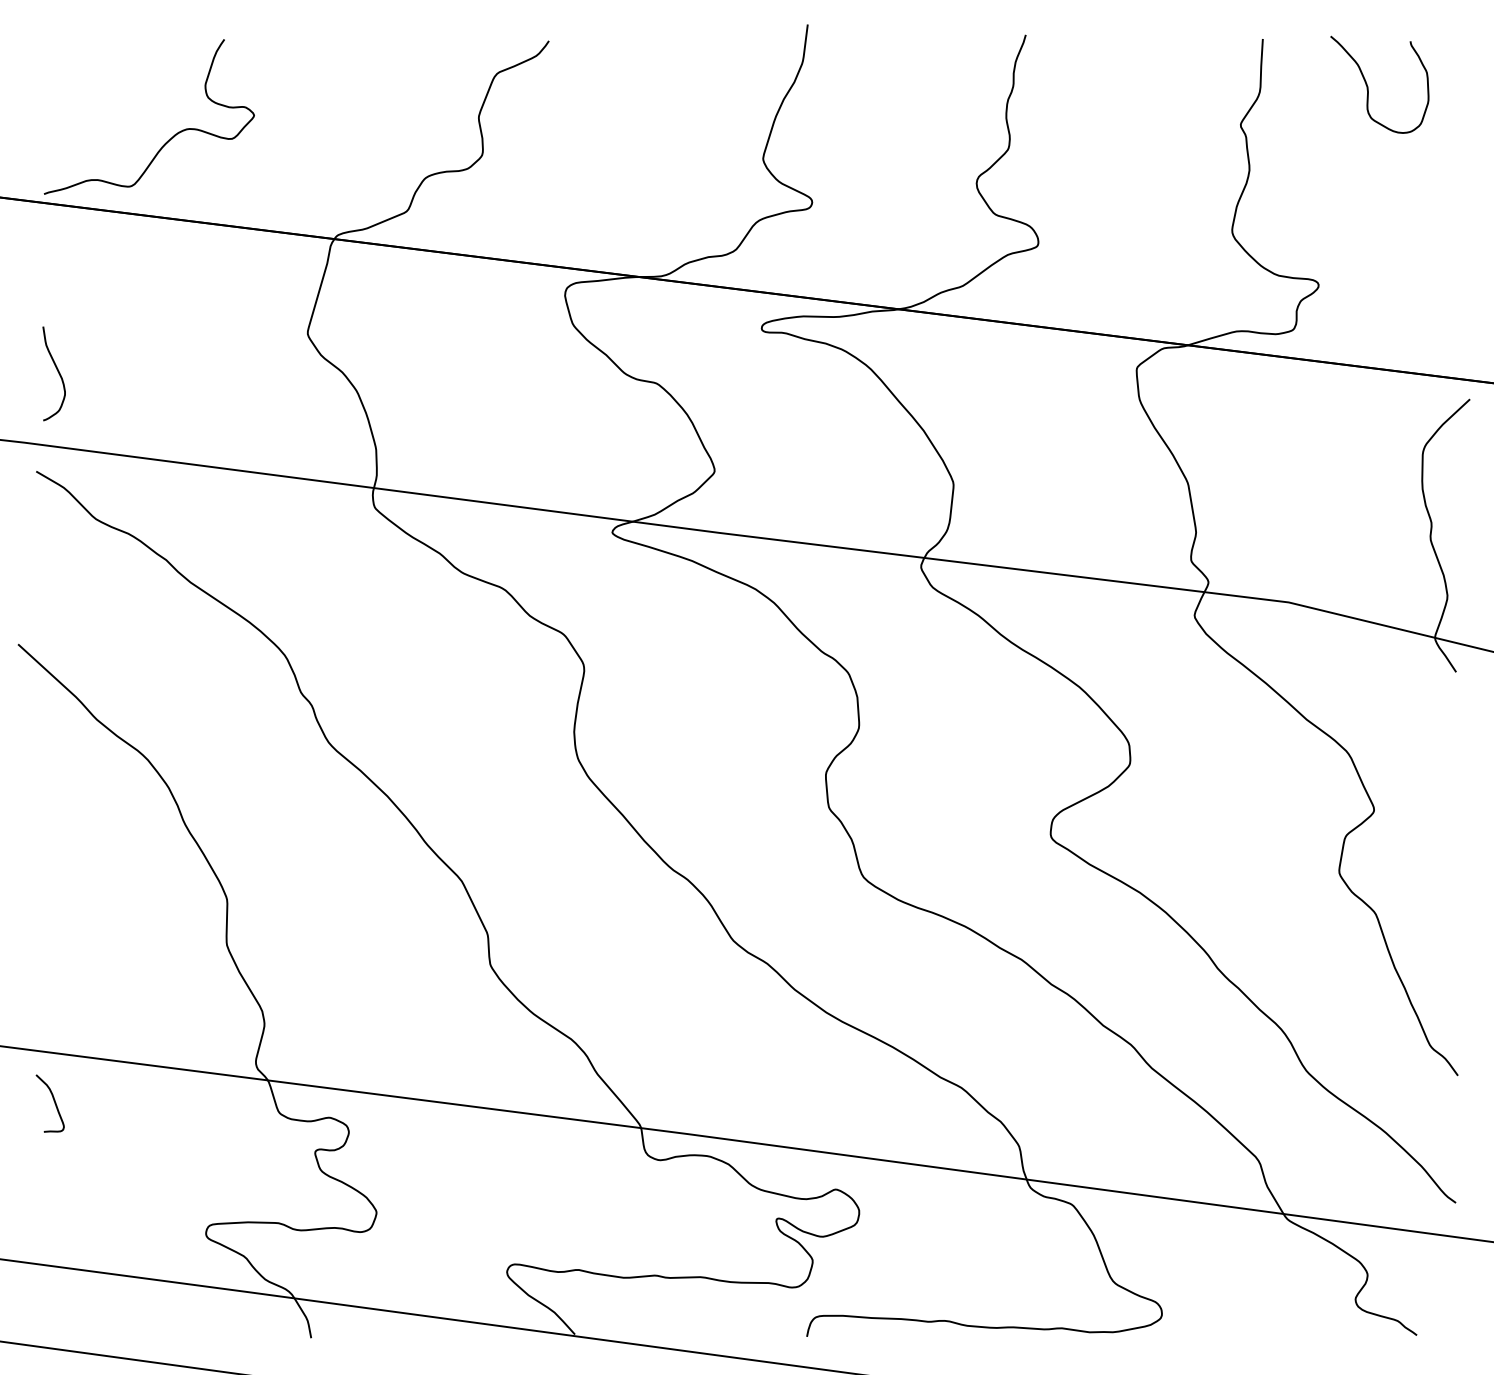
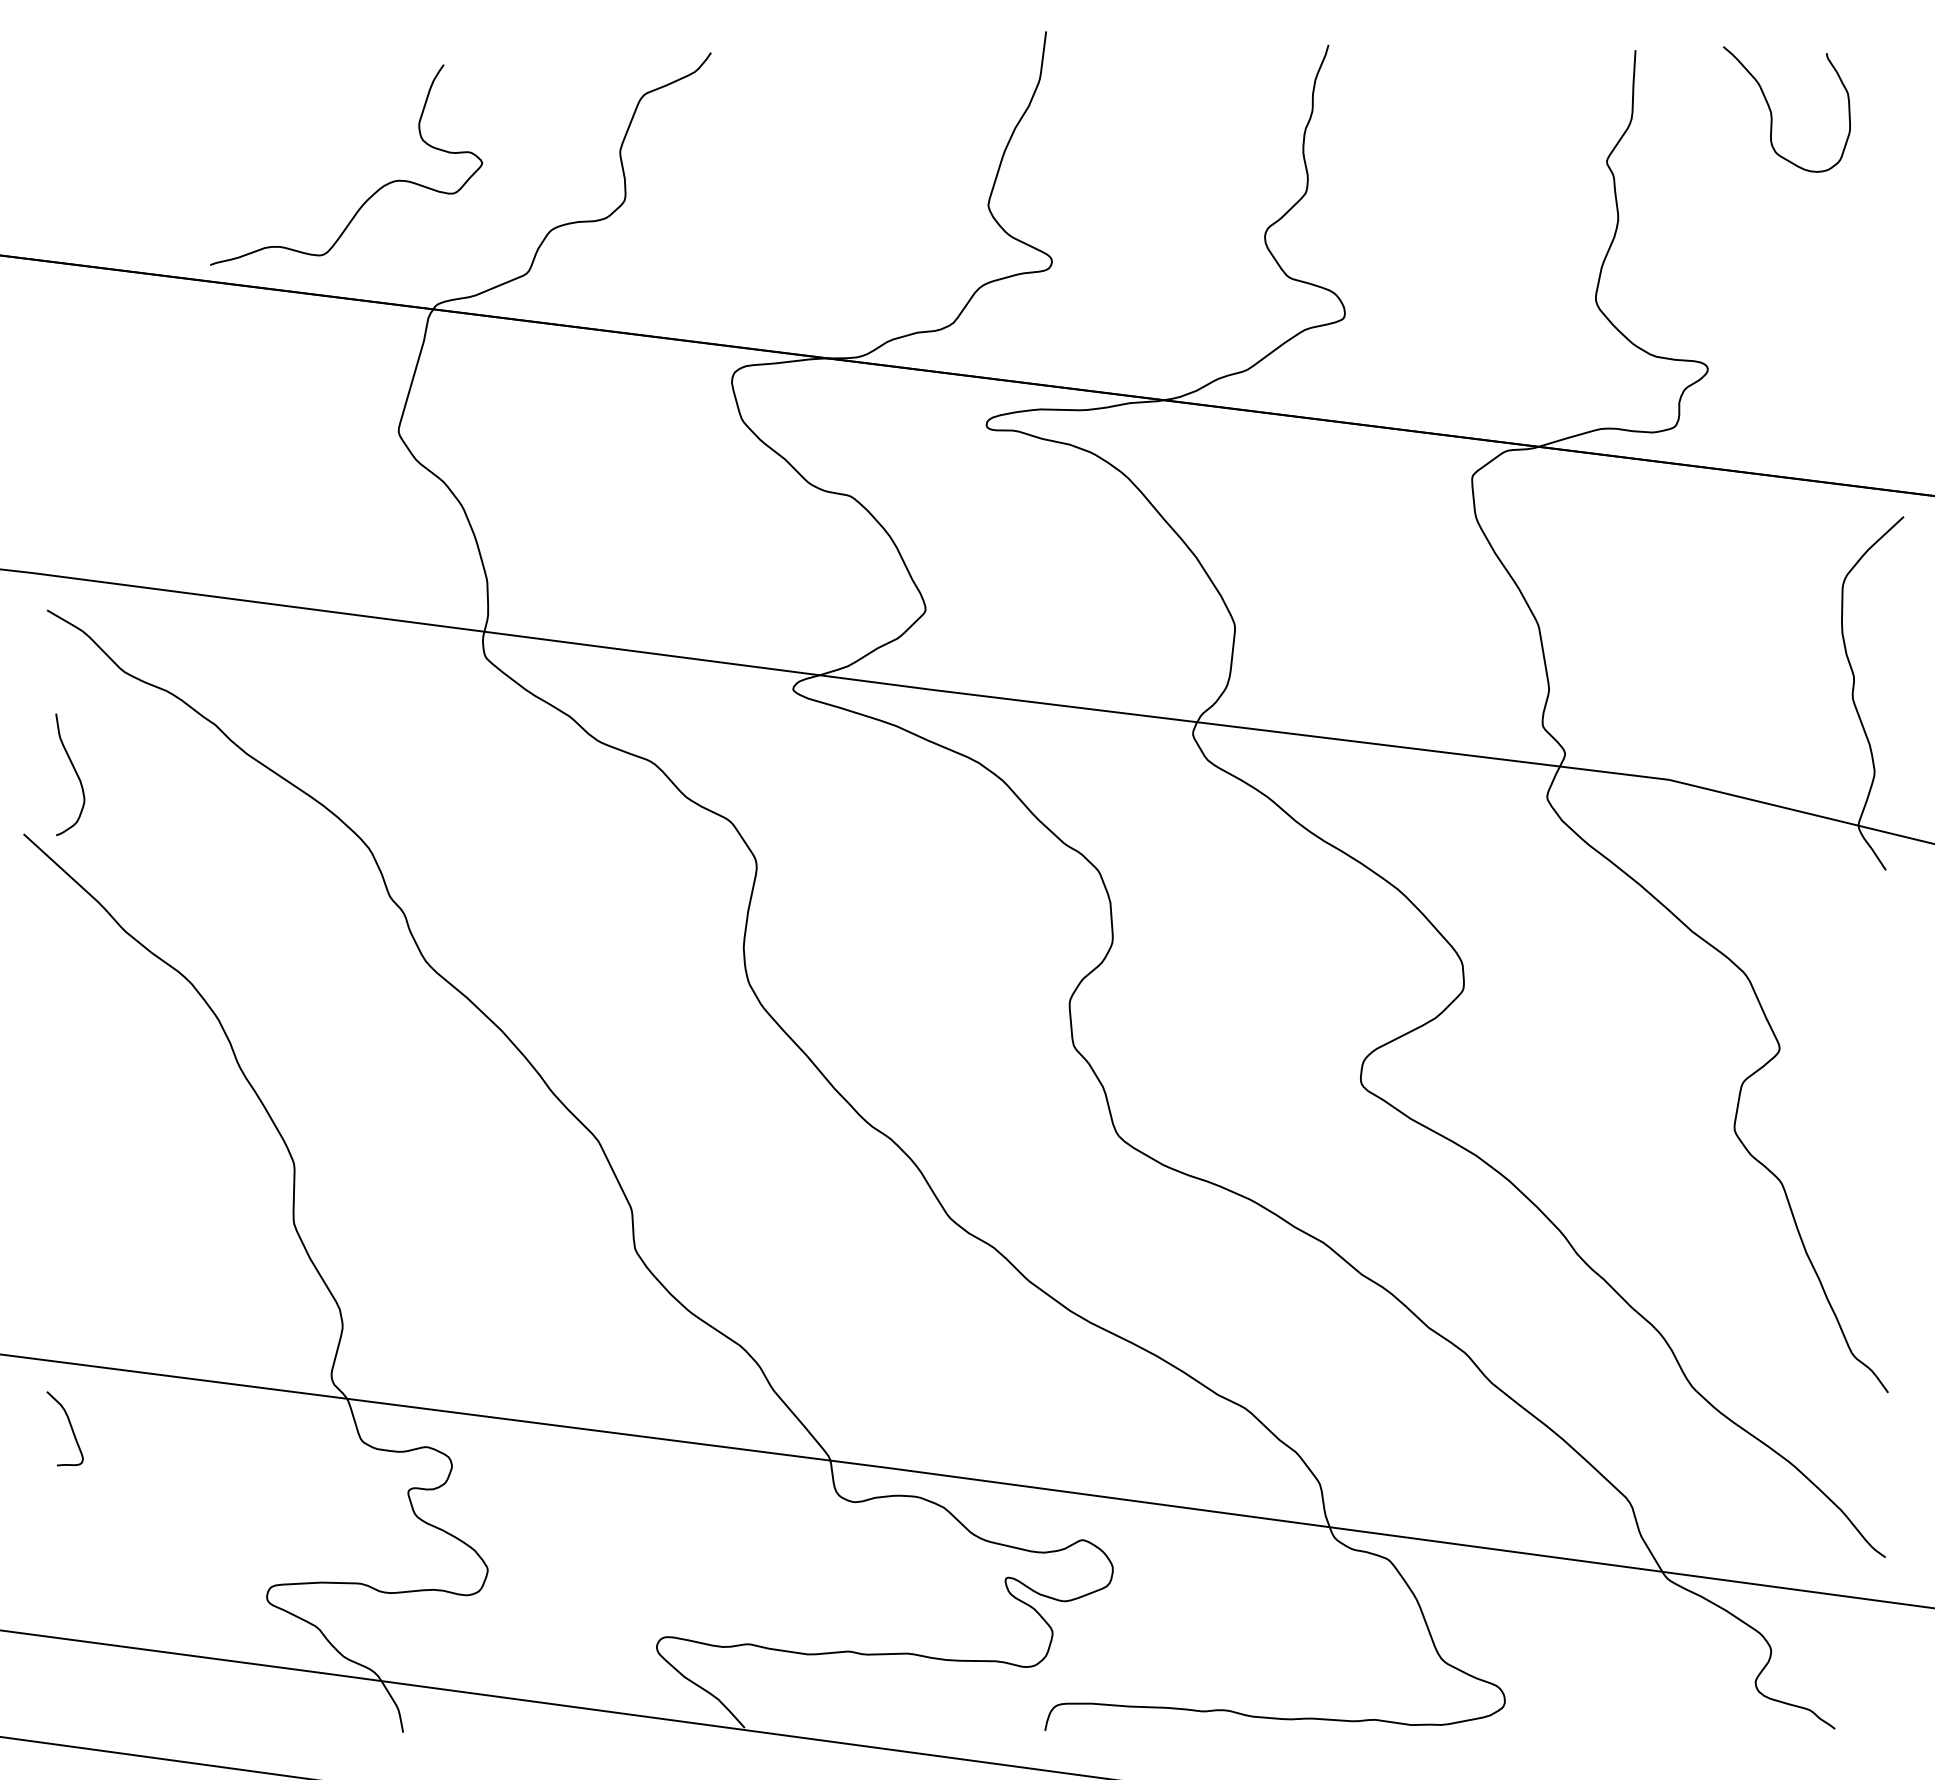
curve: (170, 138) -> (374, 192), moved
curve: (57, 371) -> (74, 771), moved

